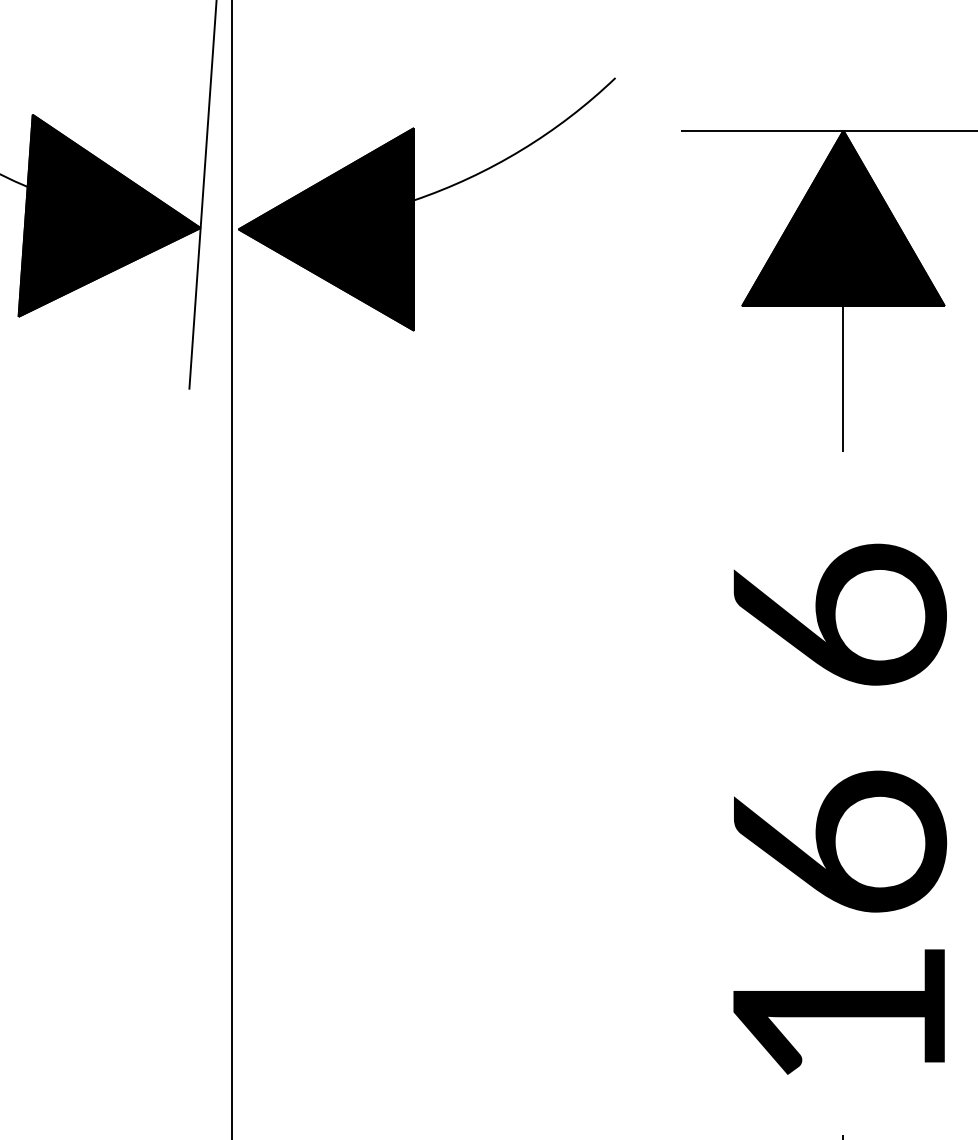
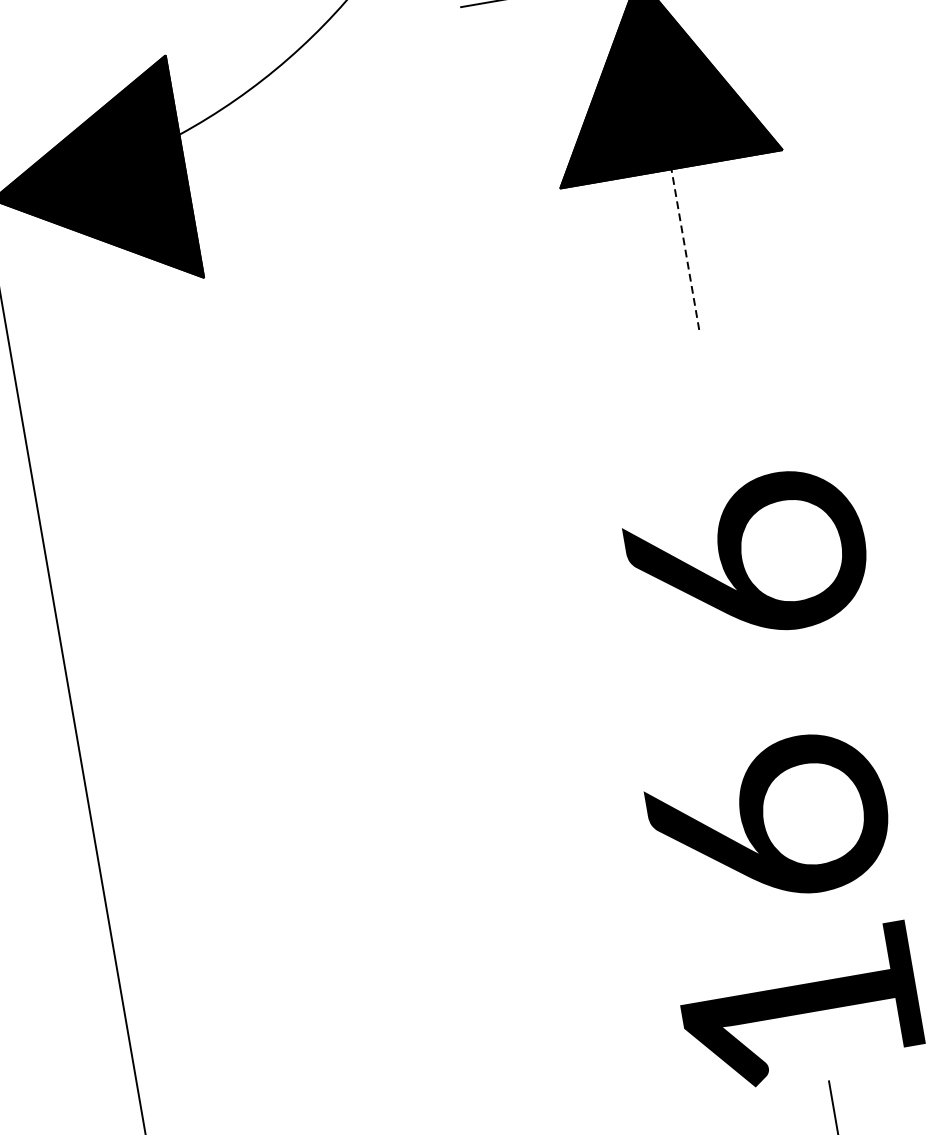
line: (843, 378) -> (685, 248), solid -> dashed
text: (839, 614) -> (746, 557), moved
text: (840, 922) -> (784, 909), moved

